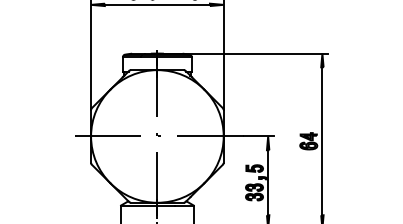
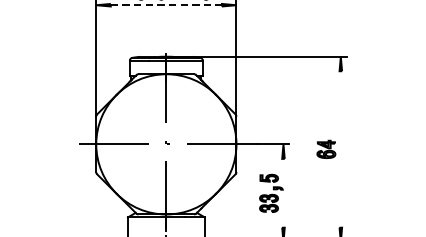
line: (157, 4) -> (166, 4), solid -> dashed
line: (322, 141) -> (340, 149), removed
line: (268, 182) -> (283, 193), removed

